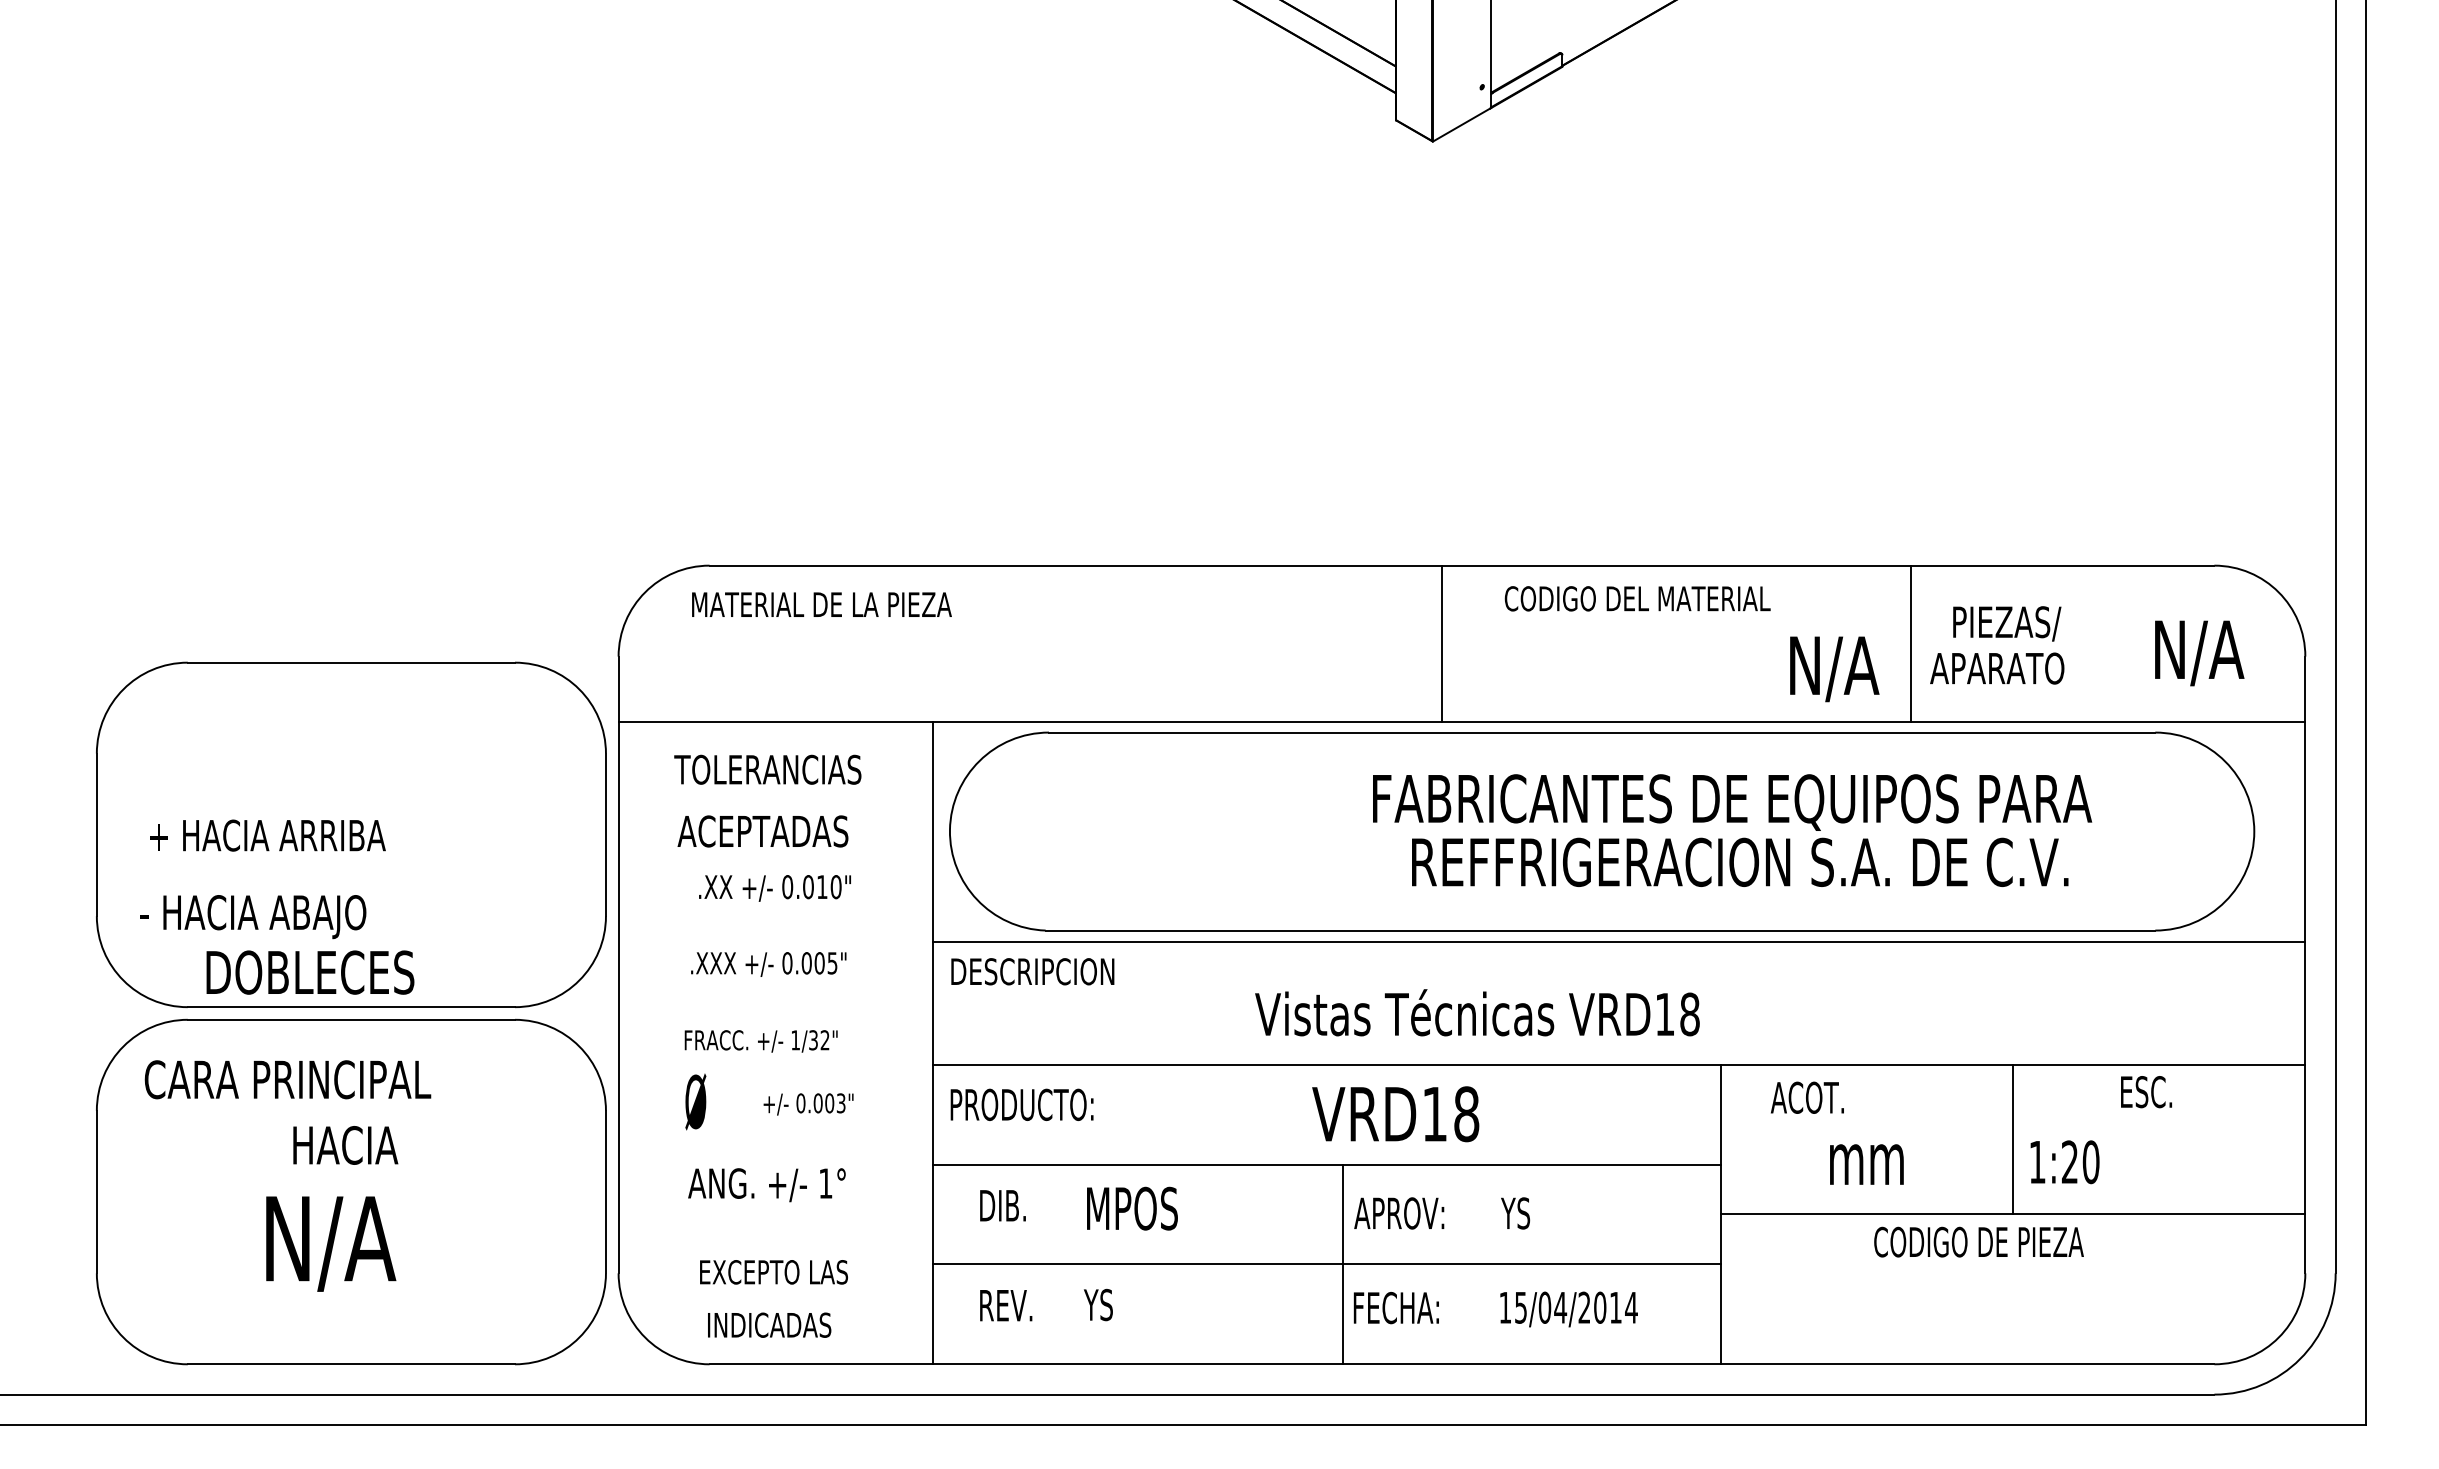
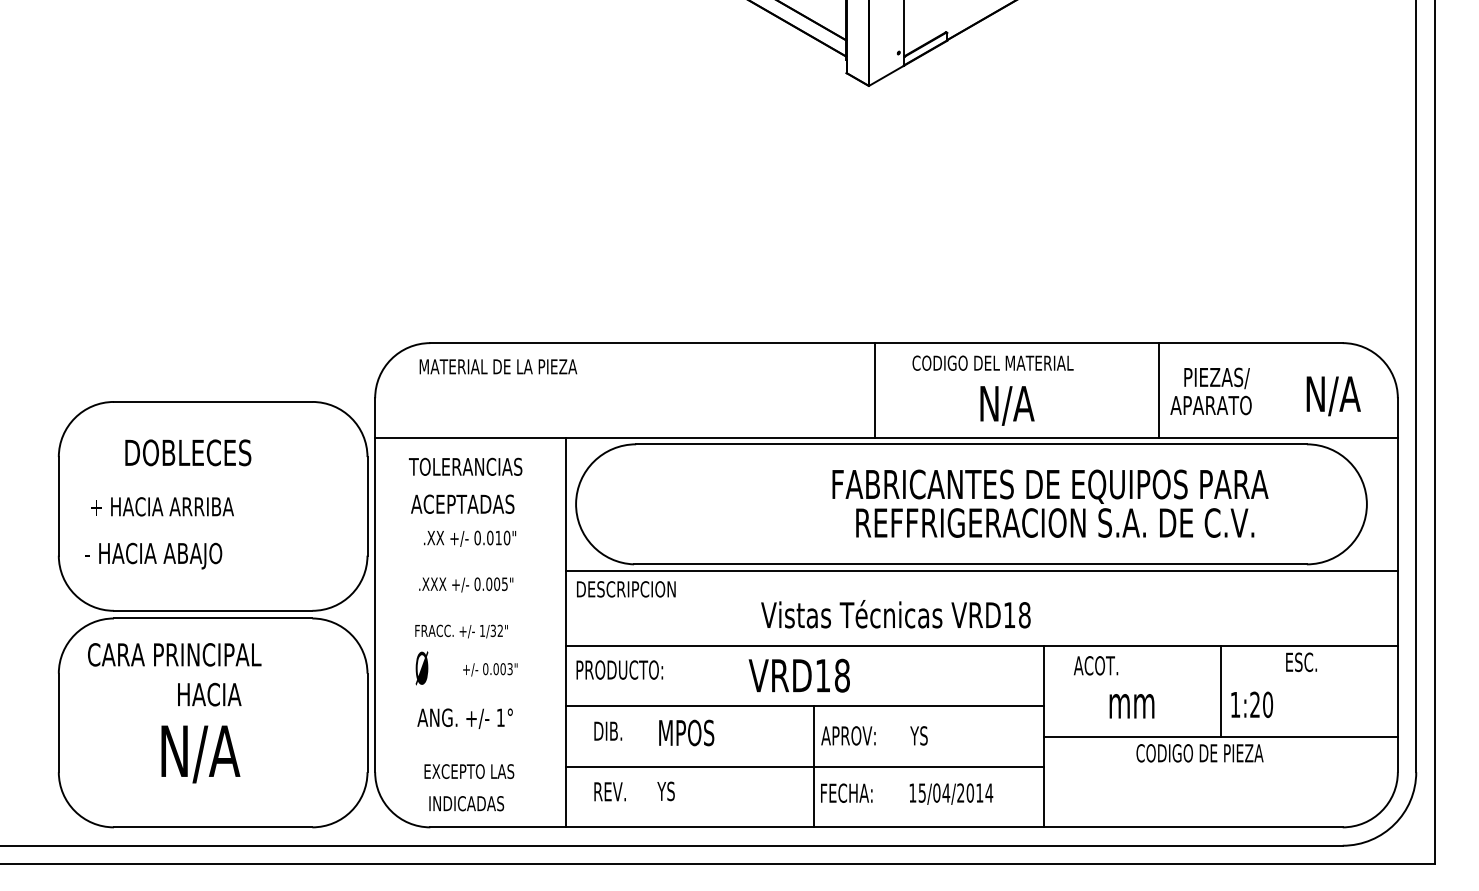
text: (1834, 668) -> (1007, 405), moved
text: (310, 971) -> (188, 452), moved
text: (1394, 1113) -> (798, 675), moved

